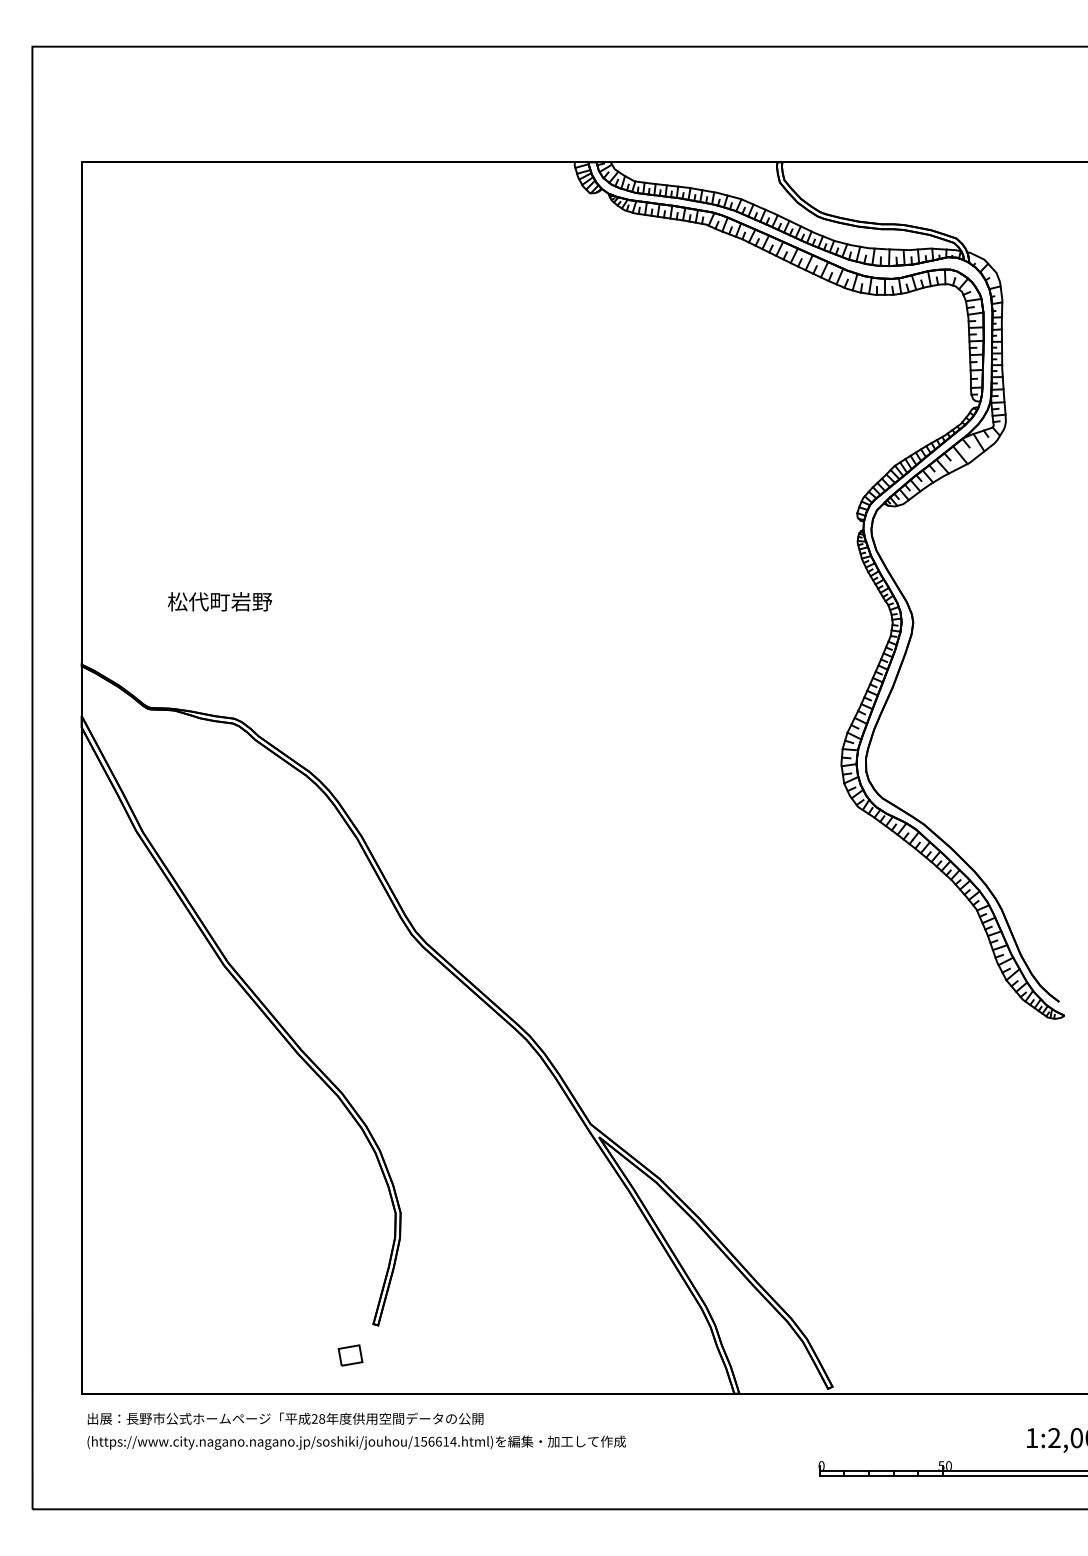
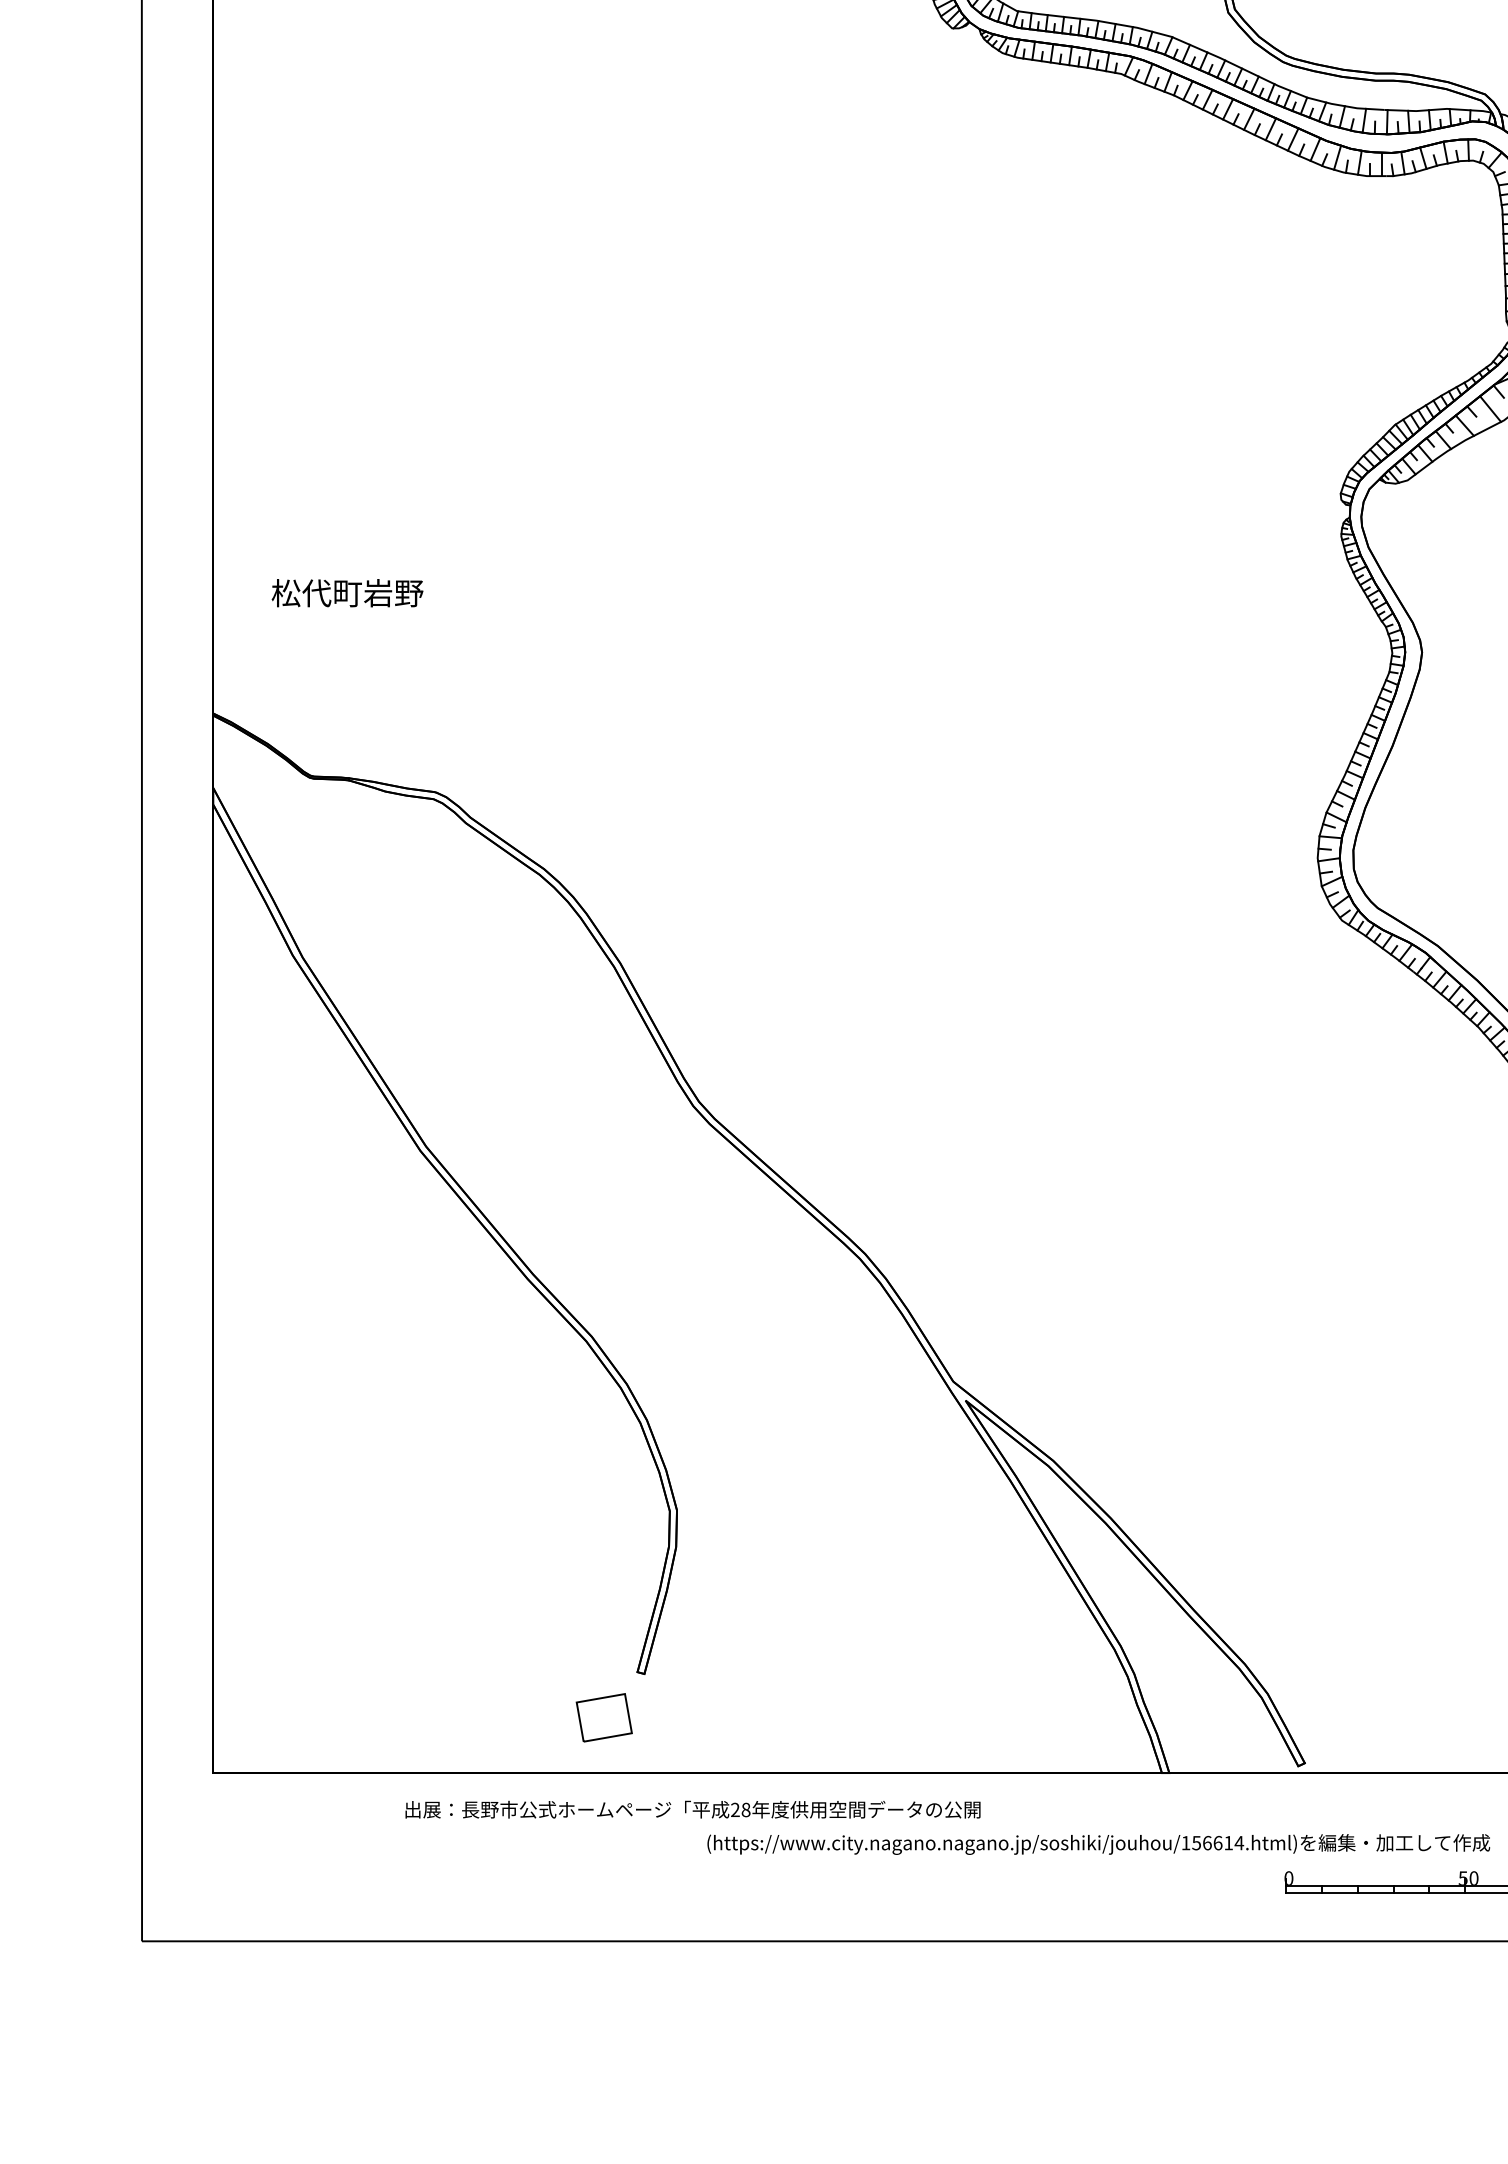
text: (220, 601) -> (348, 592), moved
part: (350, 1355) -> (604, 1717), size x1.6
text: (285, 1418) -> (692, 1809), moved
text: (356, 1442) -> (1098, 1844), moved

